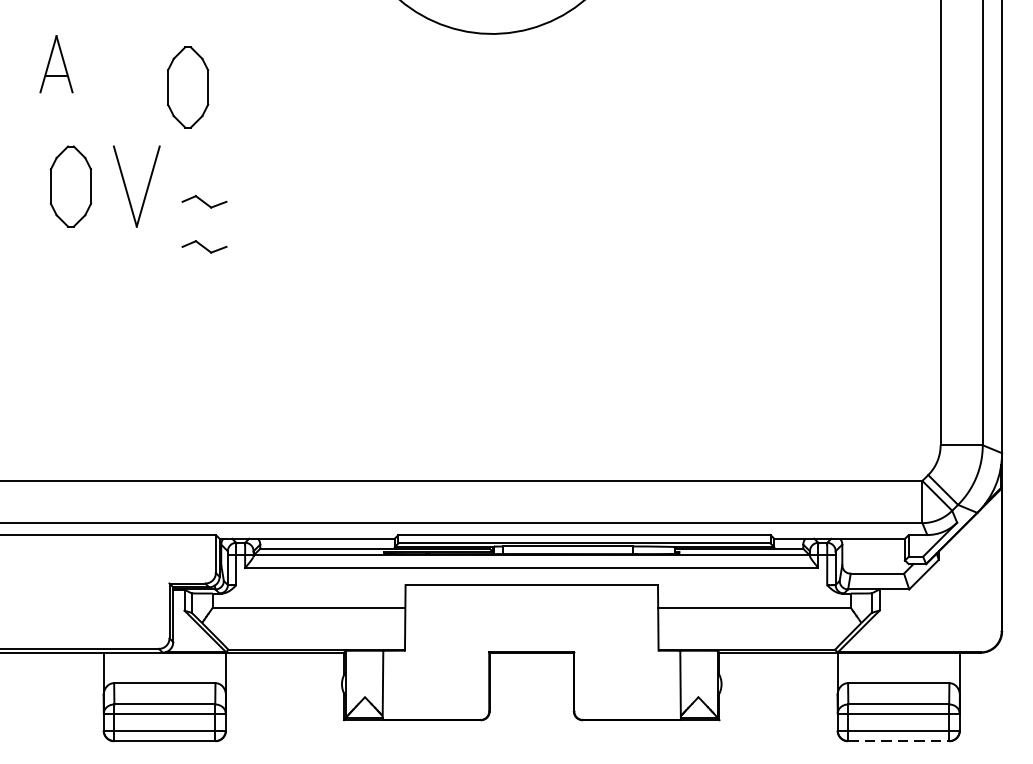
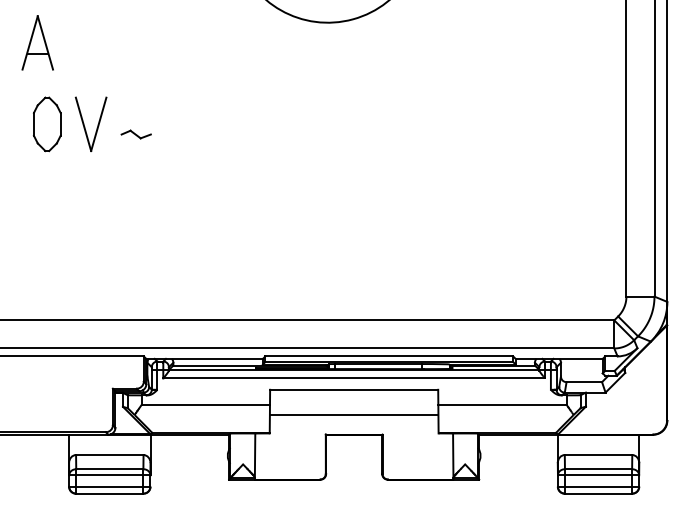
part: (56, 63) -> (37, 42), size x1.43
part: (186, 87) -> (124, 58), removed
part: (203, 246) -> (135, 164), removed
line: (530, 623) -> (353, 415), added
line: (898, 740) -> (598, 493), dashed -> solid

